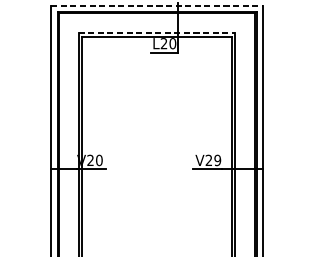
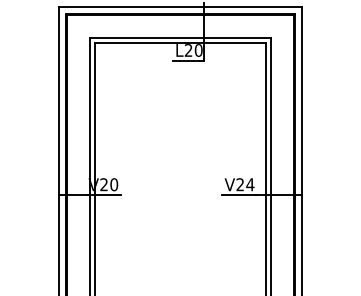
line: (157, 5) -> (180, 6), dashed -> solid
line: (157, 33) -> (180, 38), dashed -> solid
text: (217, 160) -> (250, 184), V29 -> V24

